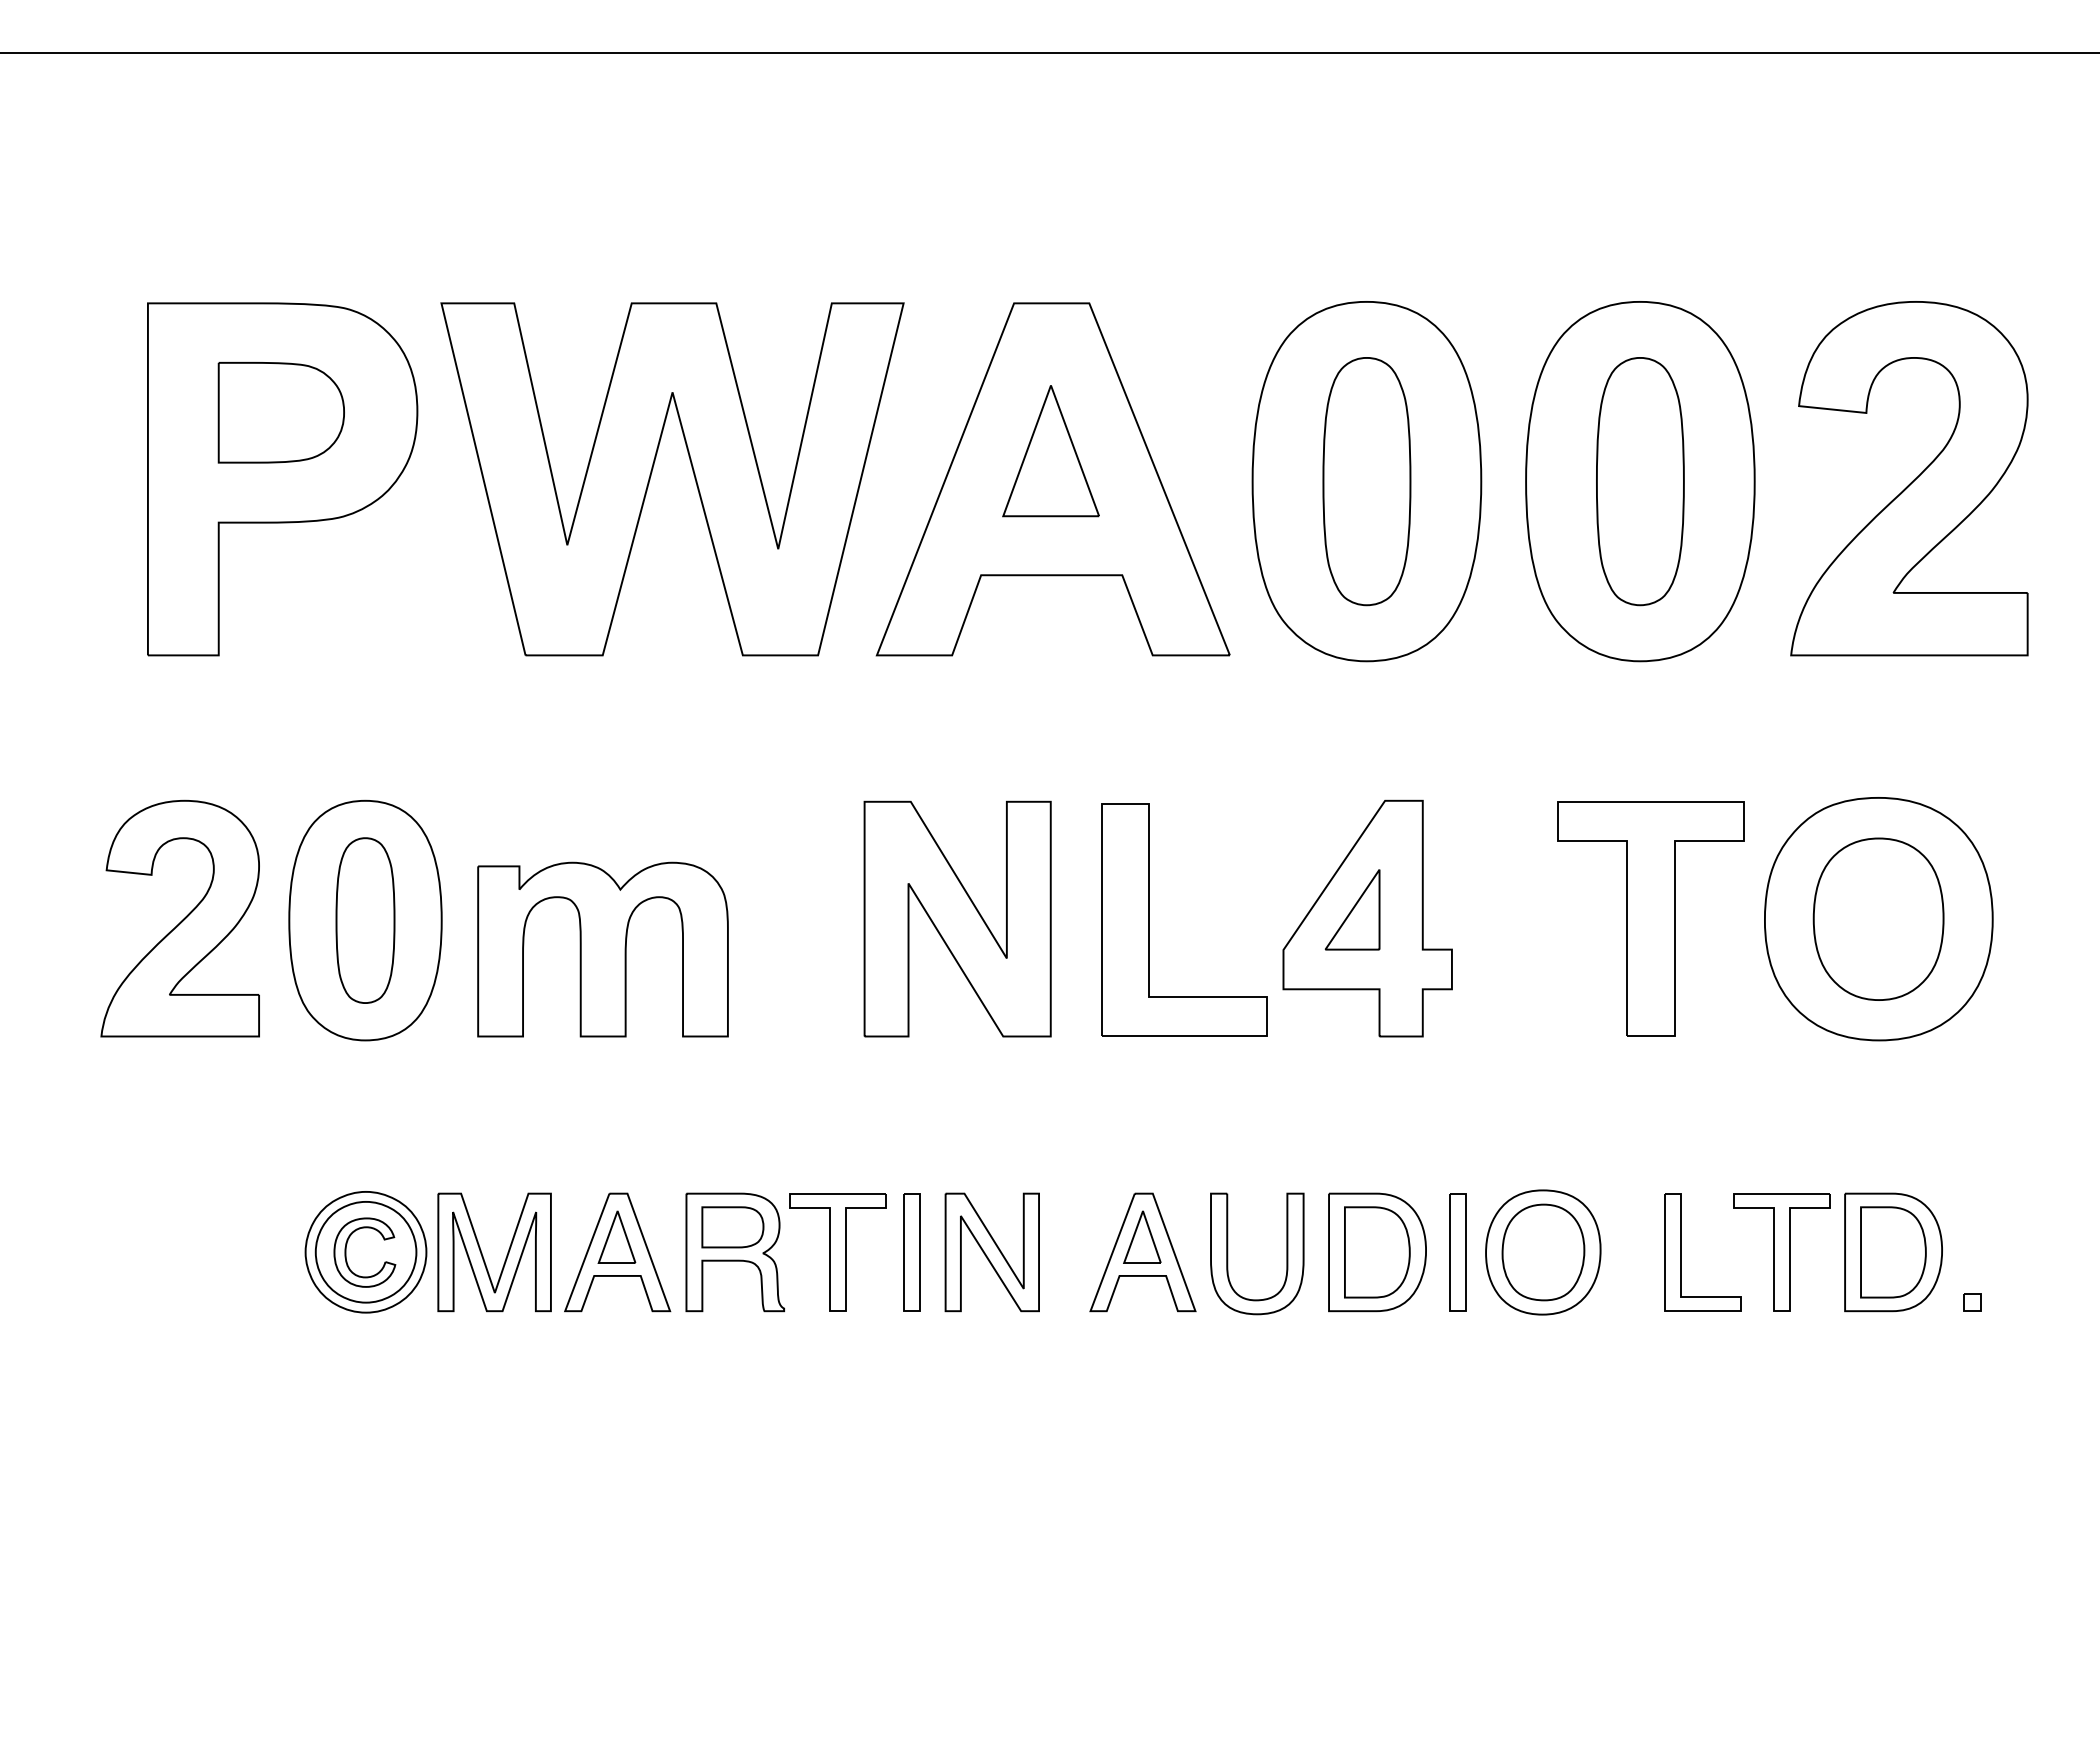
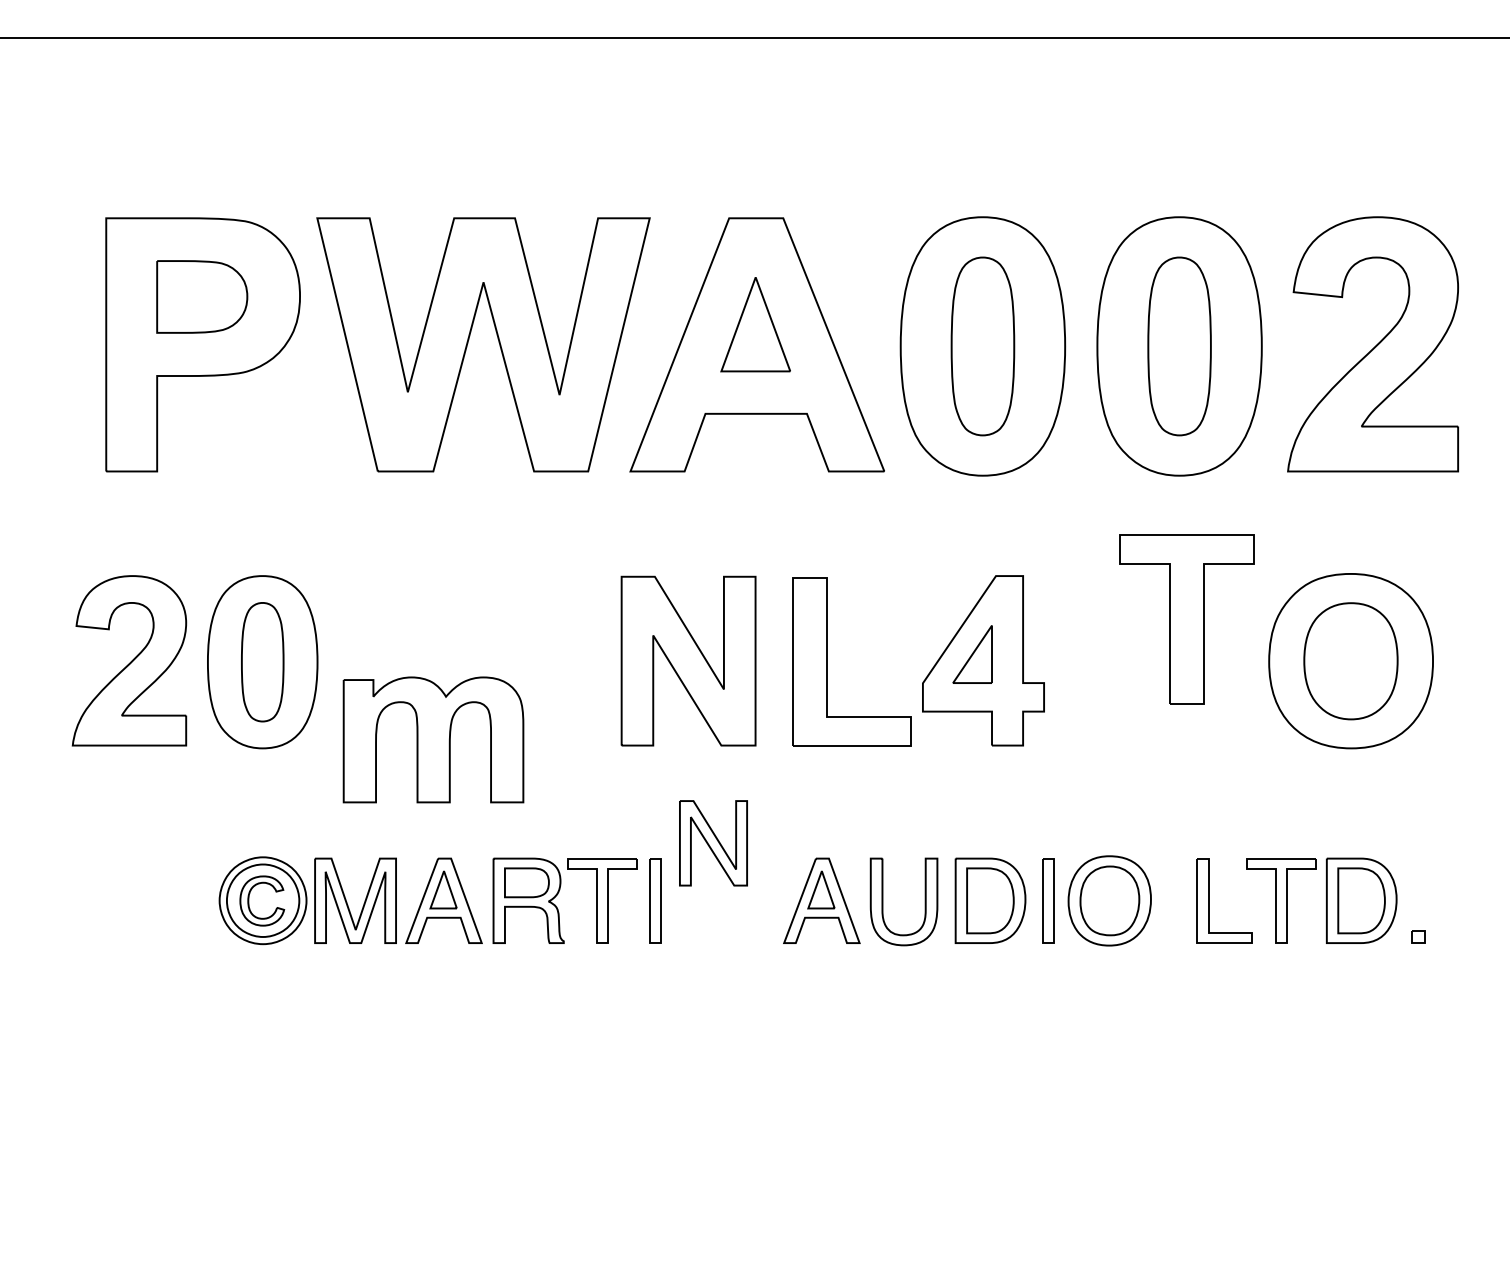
part: (1650, 918) -> (1186, 618), moved
part: (602, 949) -> (433, 739), moved
part: (991, 1252) -> (712, 843), moved

